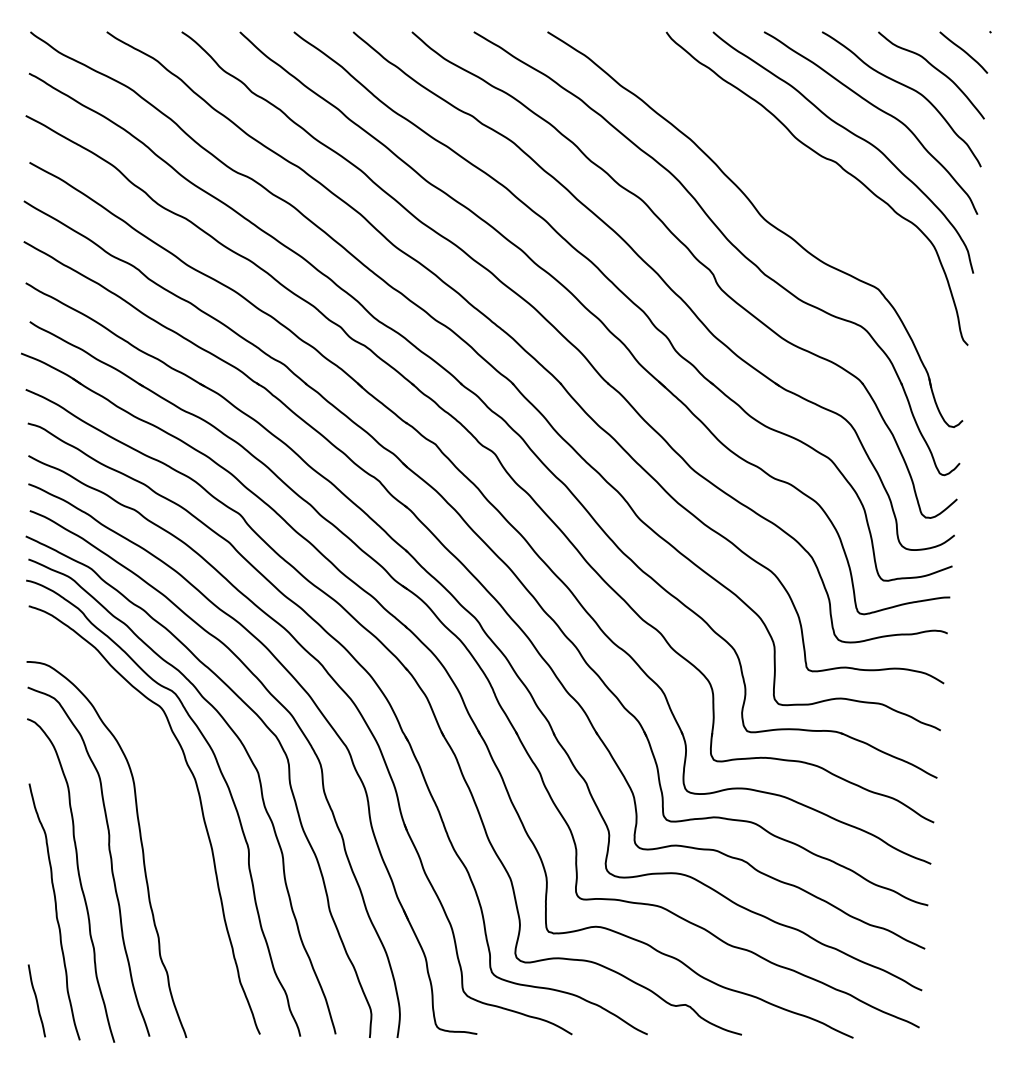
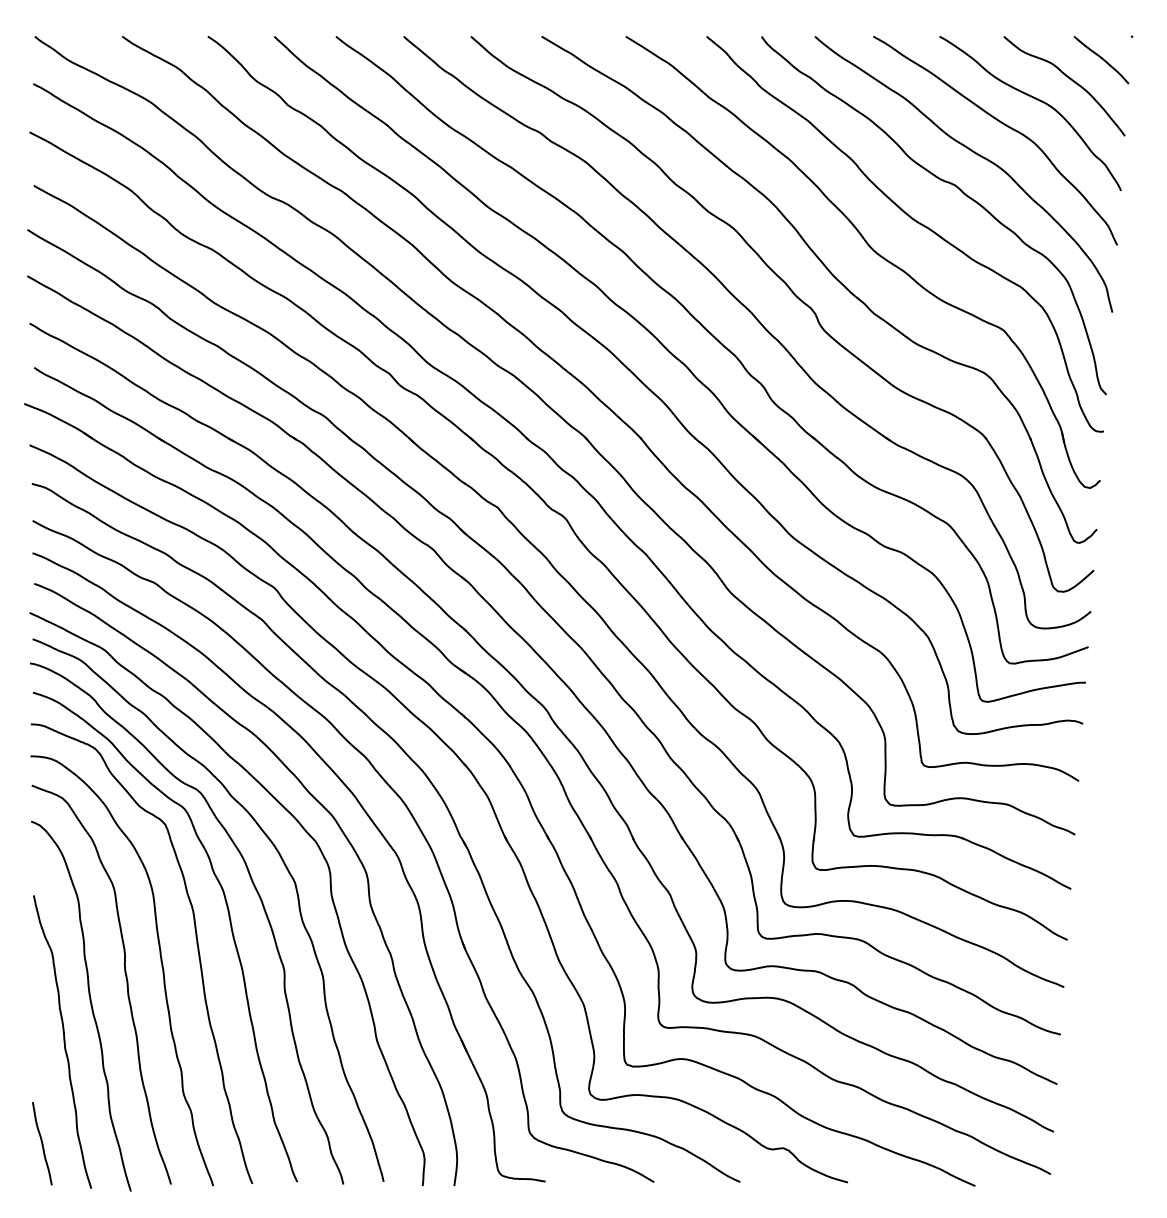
curve: (800, 193) -> (914, 221), added
curve: (171, 826) -> (196, 944), added

